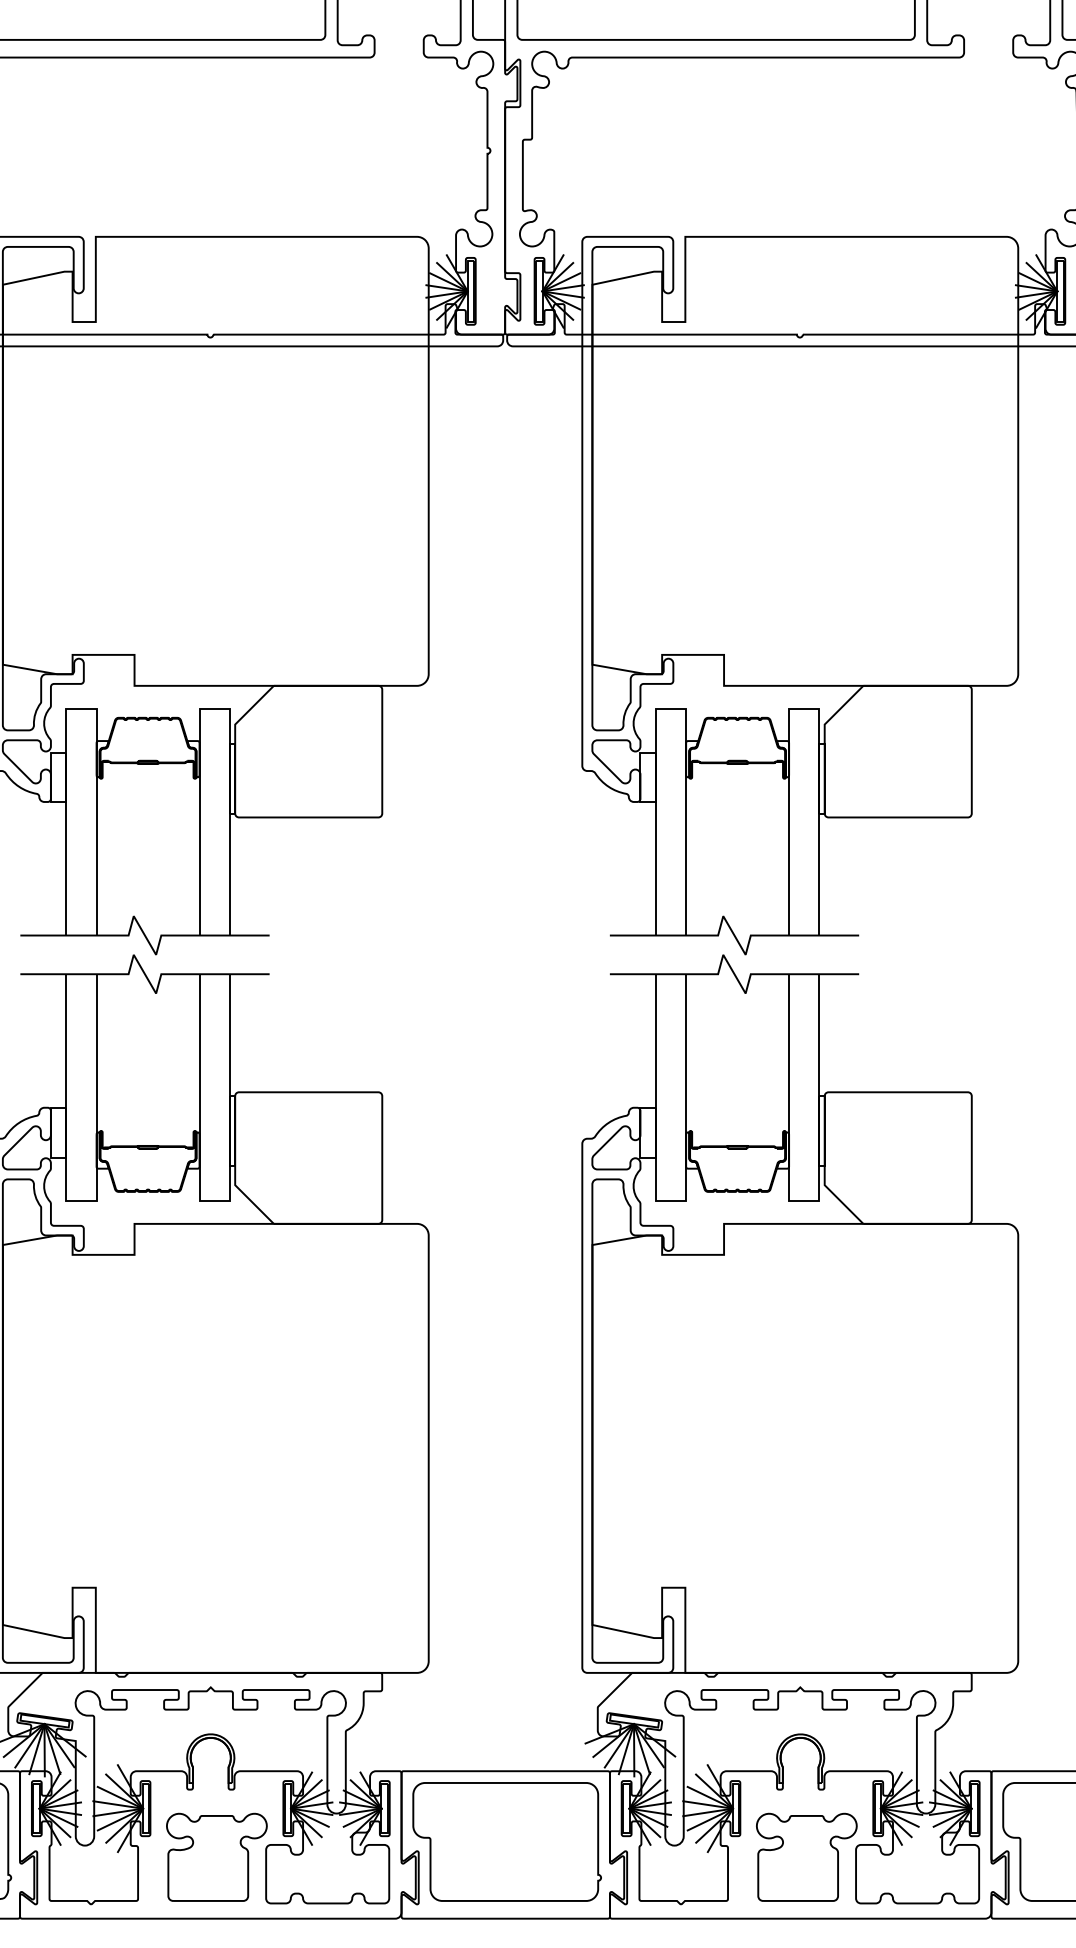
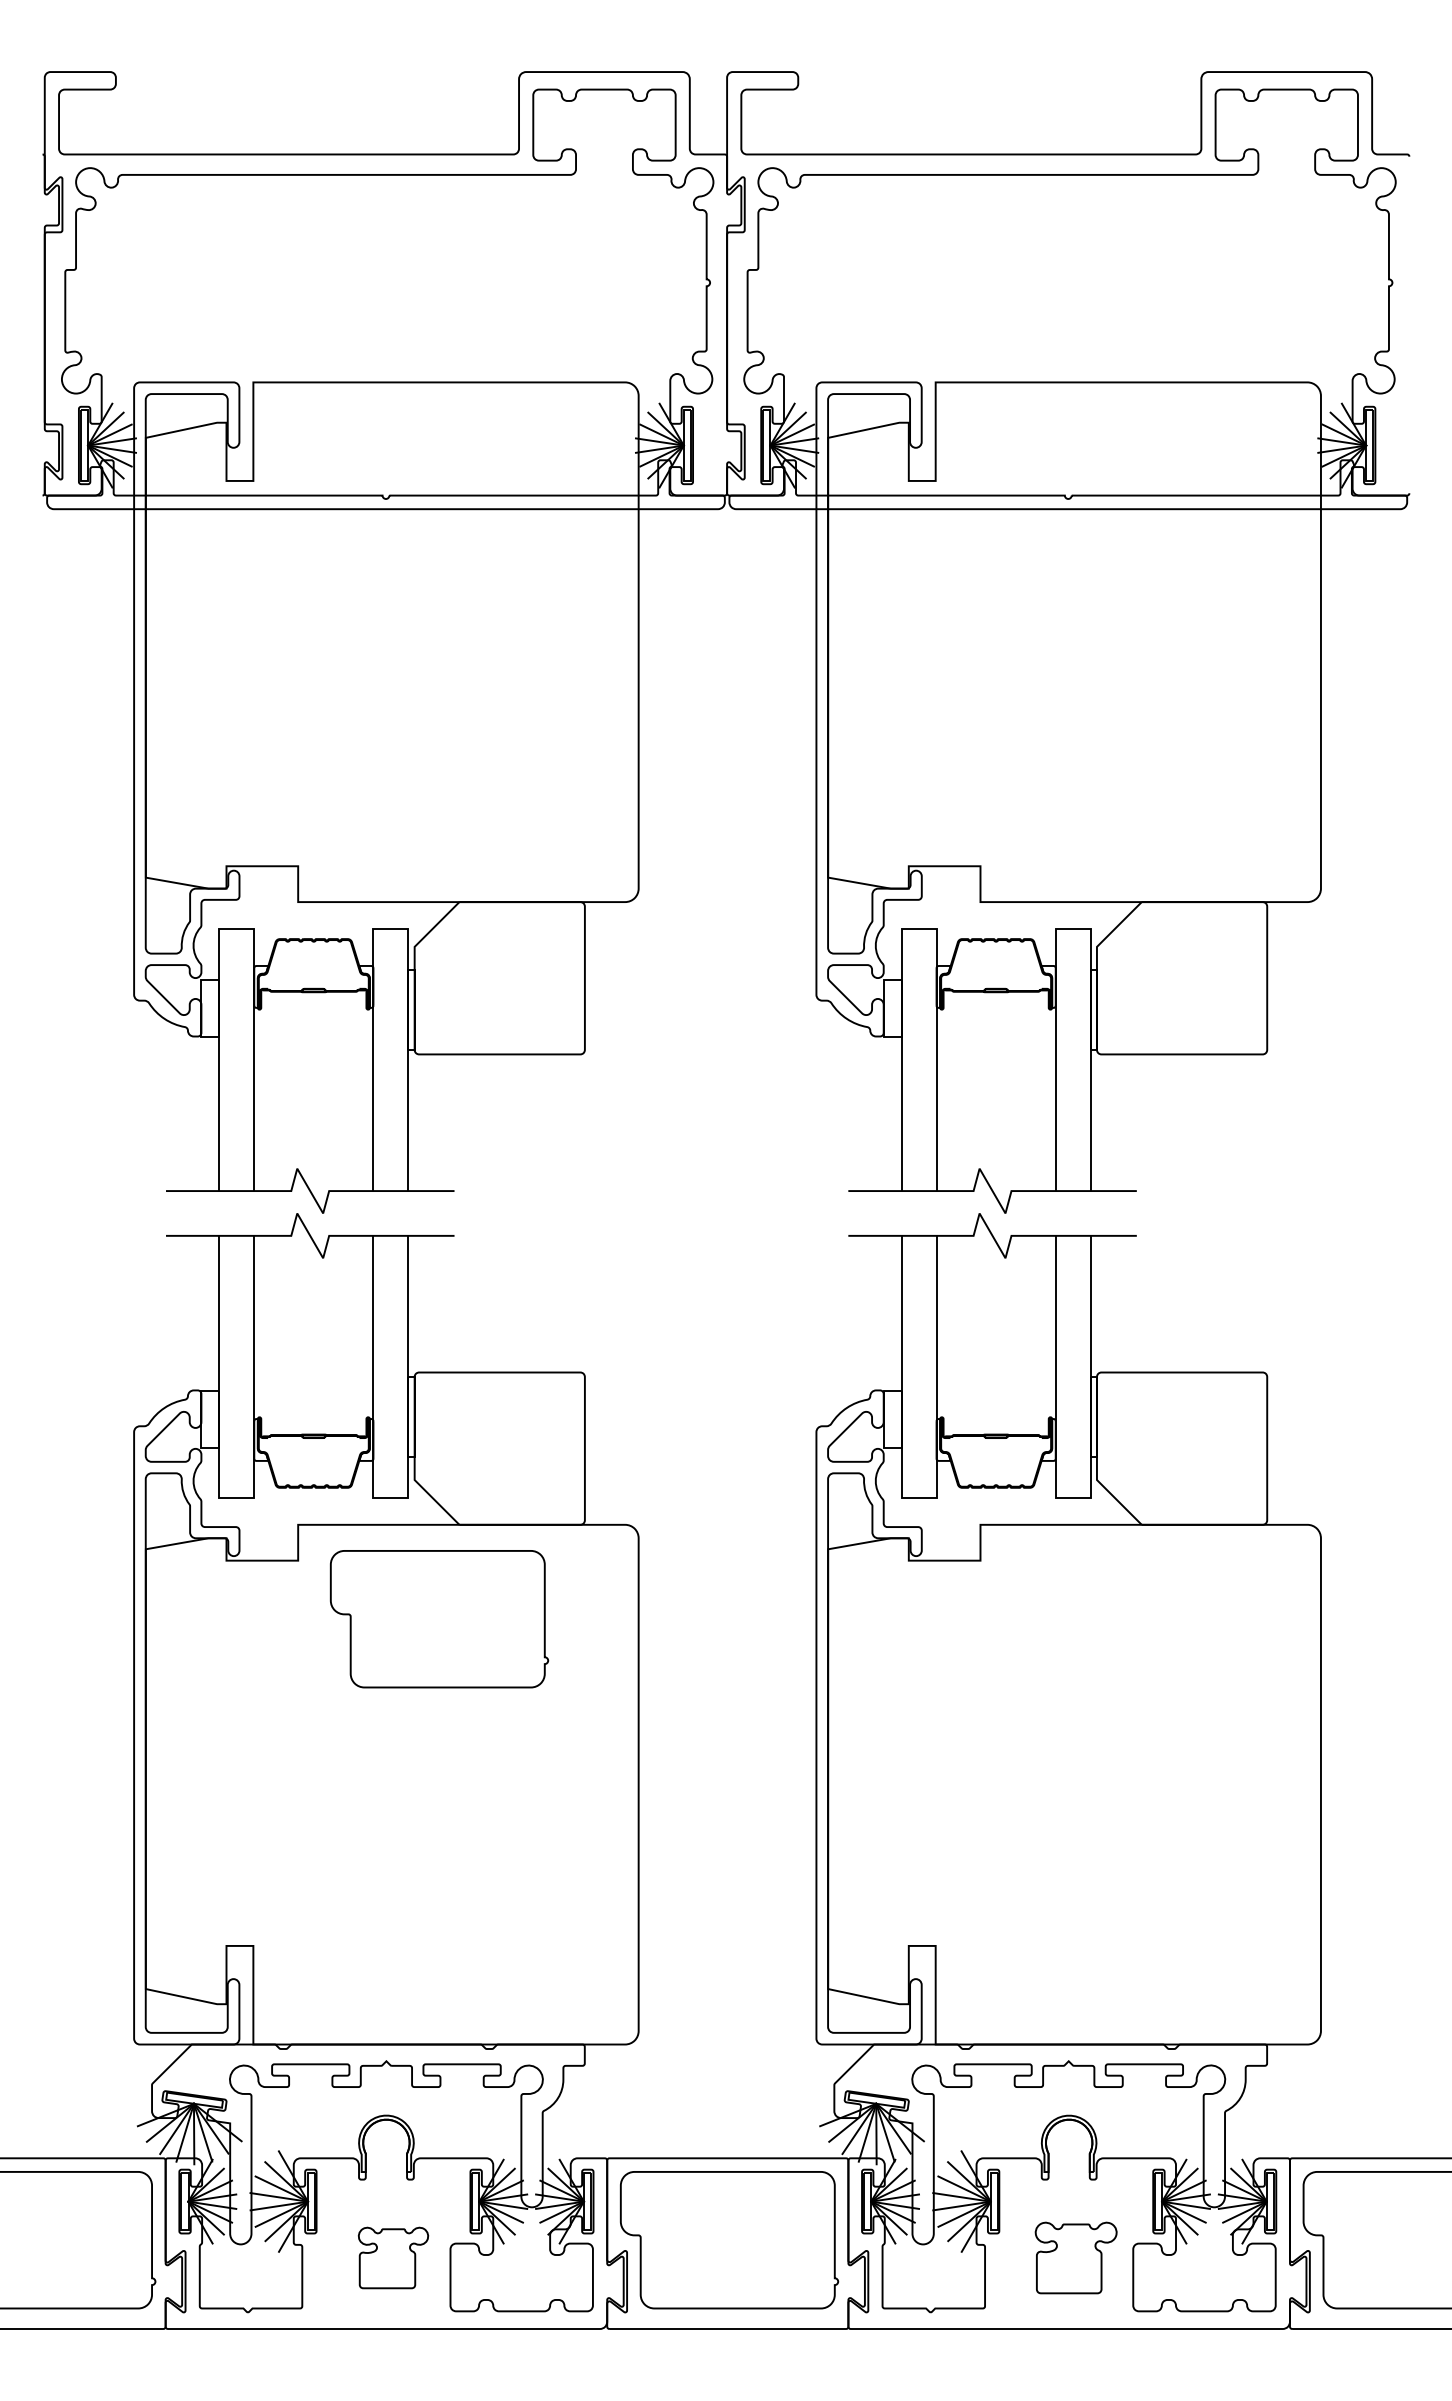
part: (256, 1305) -> (439, 1619), added
part: (216, 1856) -> (393, 2257), size x0.6
part: (806, 1856) -> (1075, 2257), size x0.7

